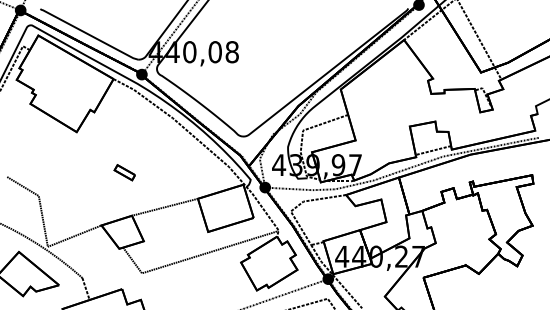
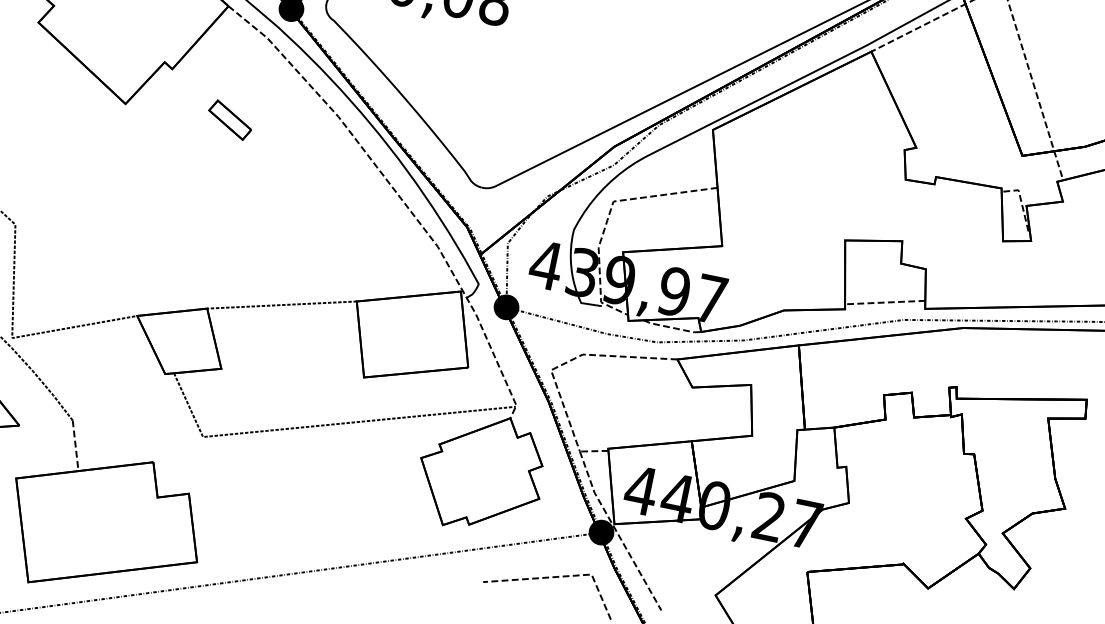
part: (124, 172) -> (229, 119), moved

